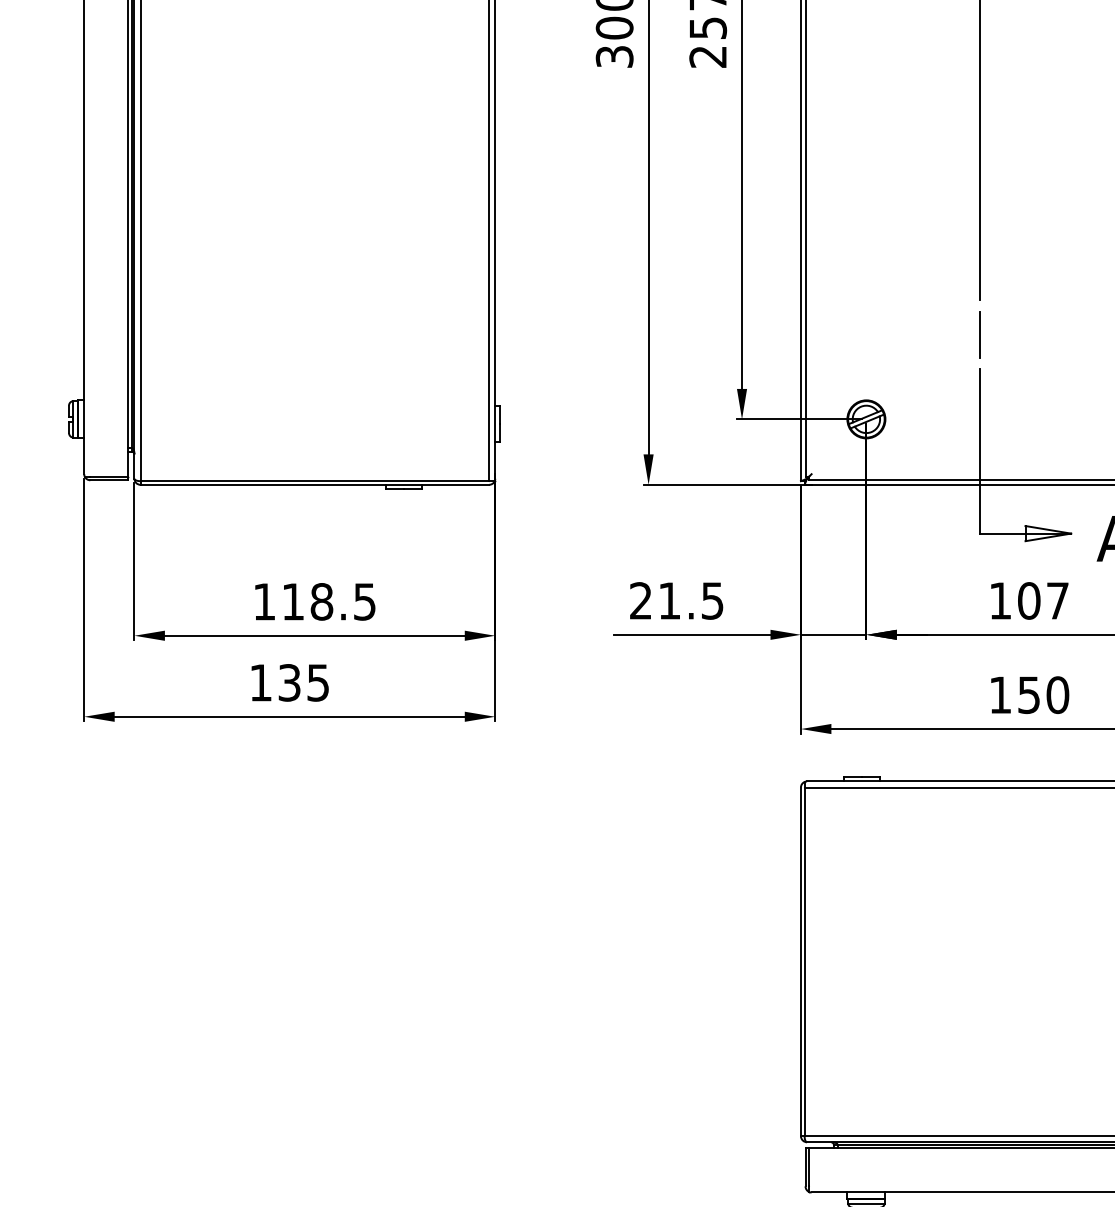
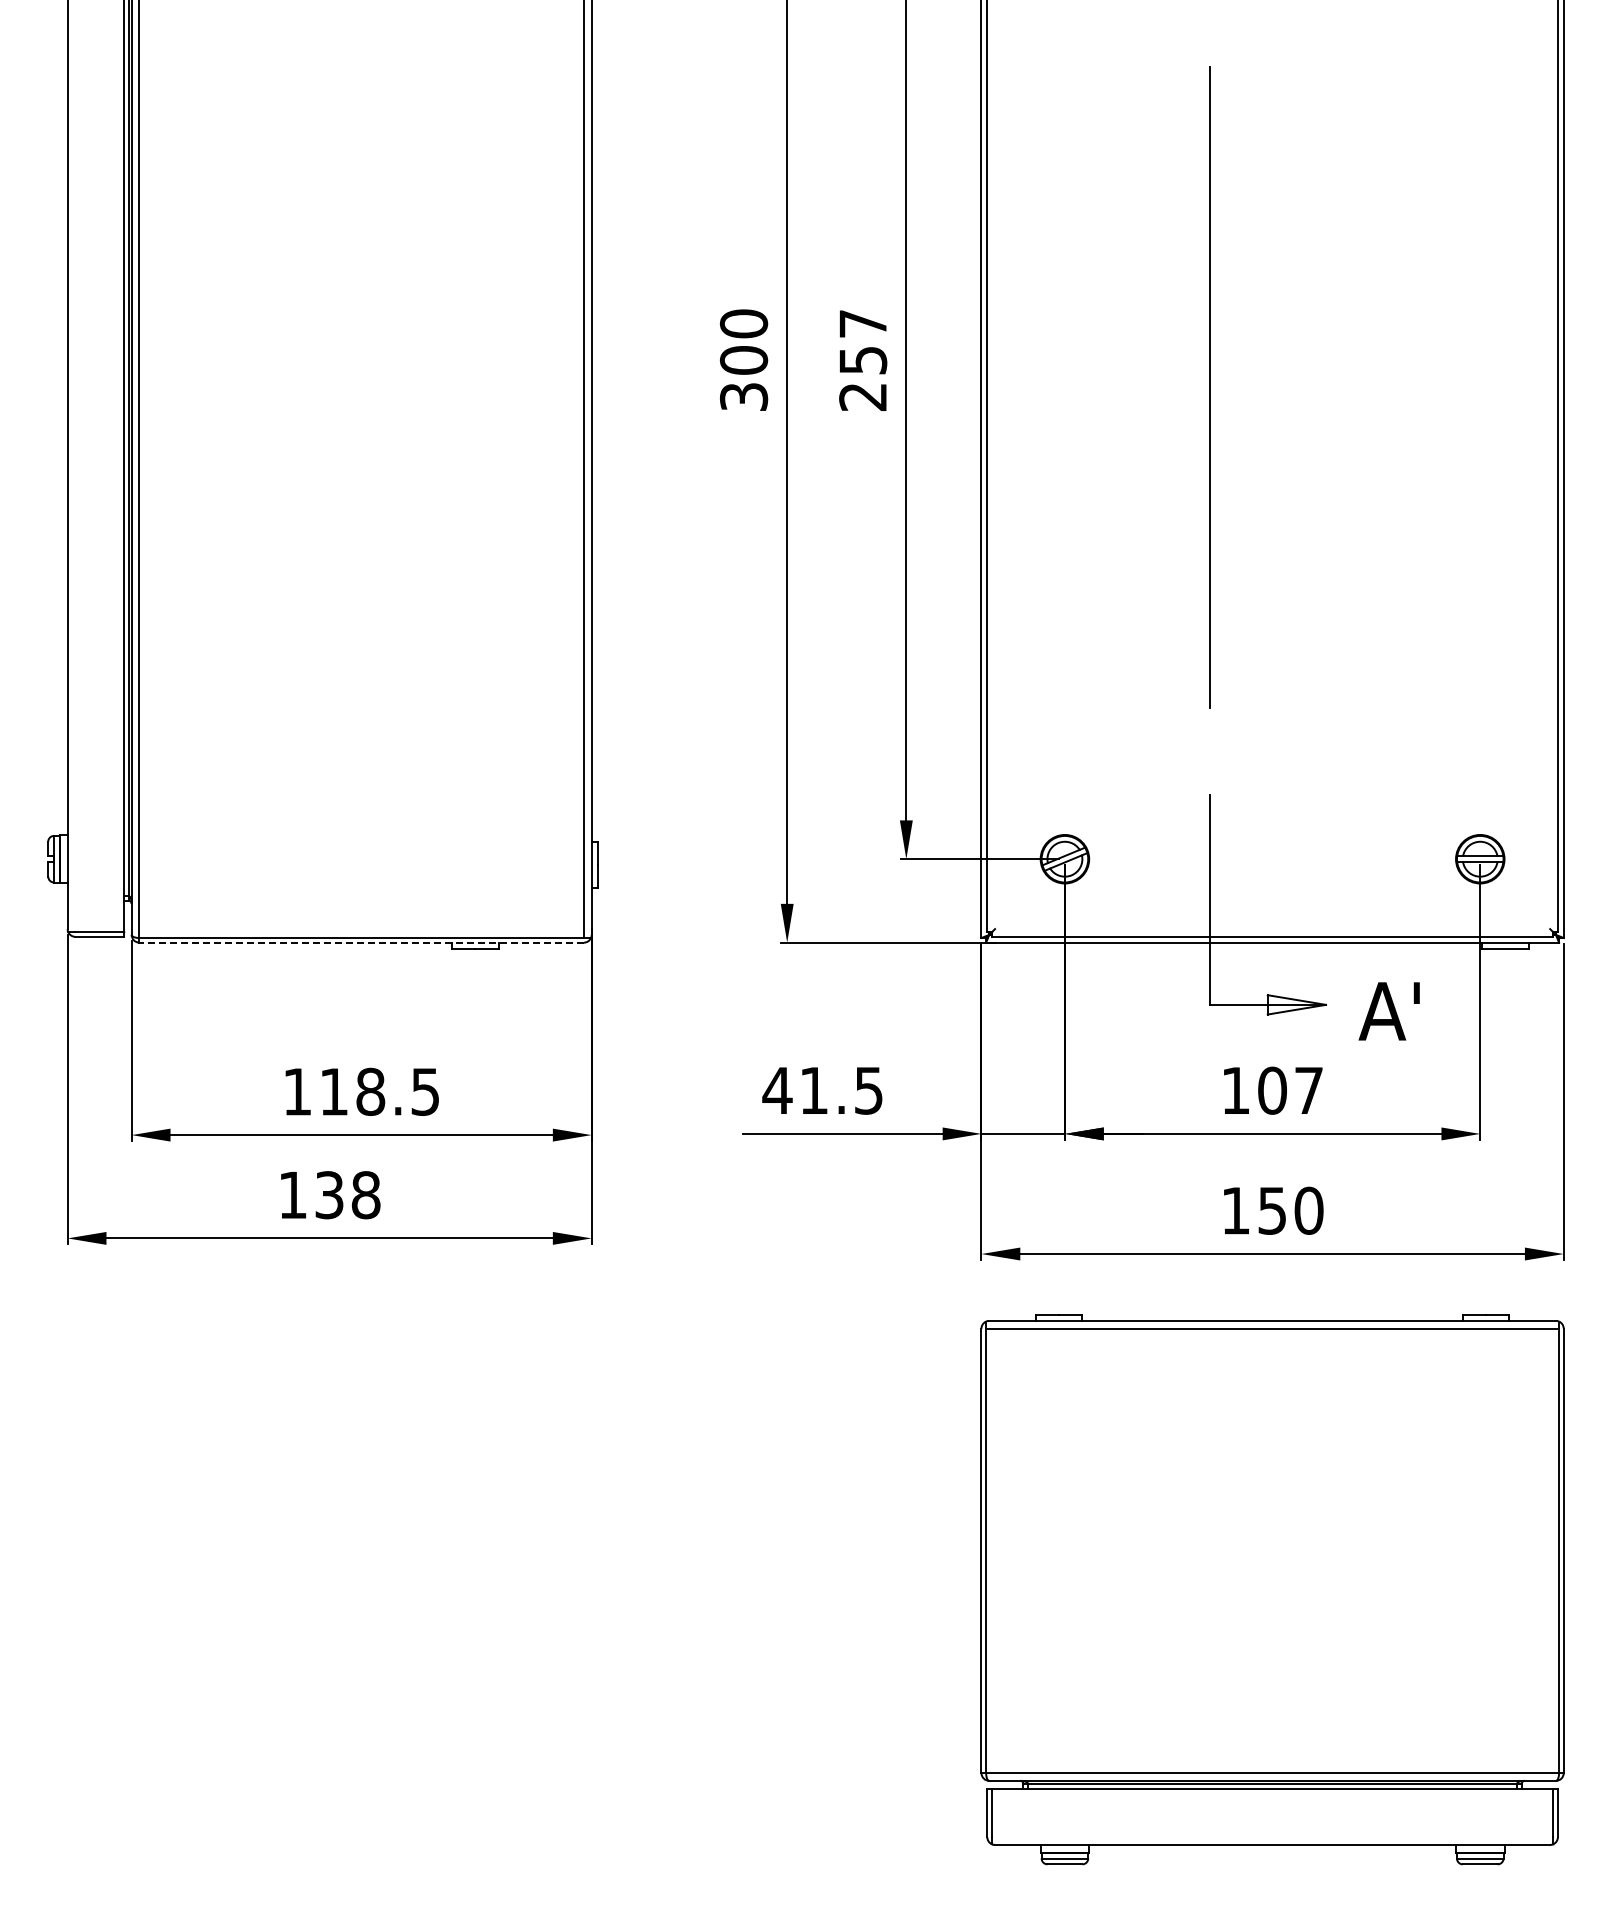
line: (979, 334) -> (1209, 751), removed
line: (314, 484) -> (361, 942), solid -> dashed
text: (640, 599) -> (777, 1089), 21.5 -> 41.5
text: (317, 683) -> (365, 1195), 135 -> 138

